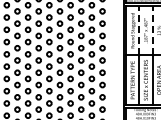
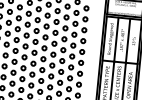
line: (139, 30) -> (116, 39), dashed -> solid
line: (152, 30) -> (128, 40), dashed -> solid

